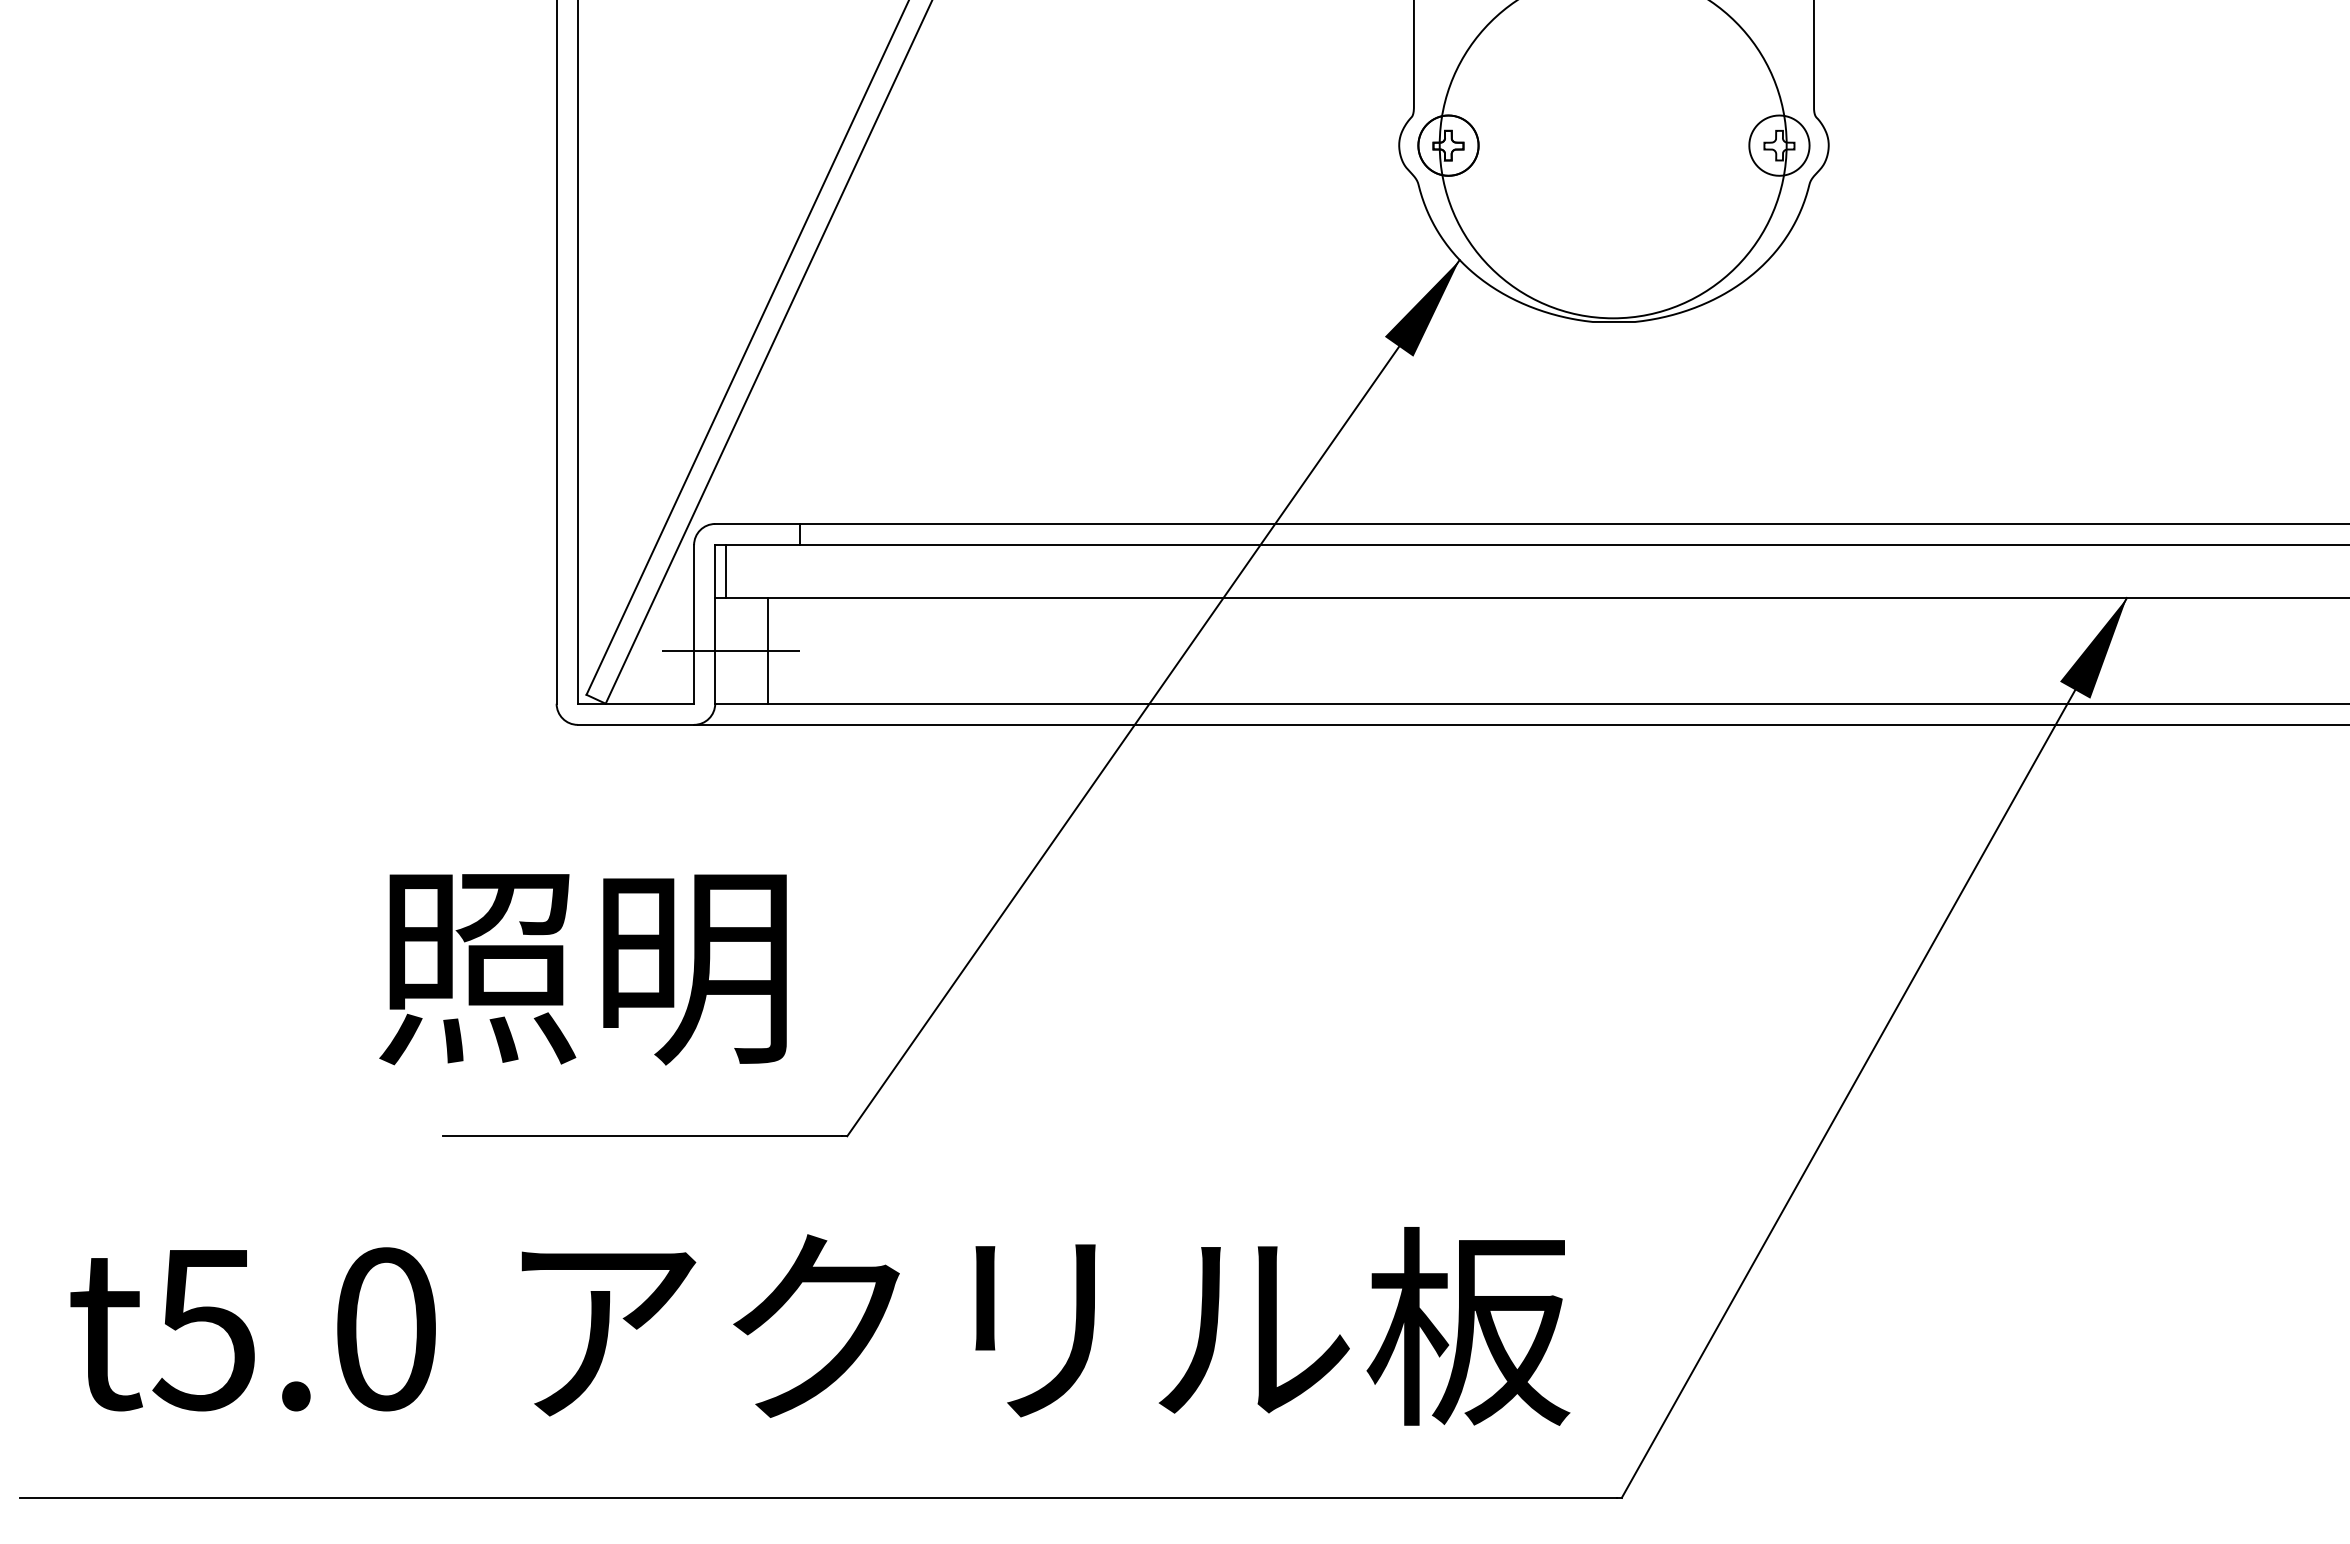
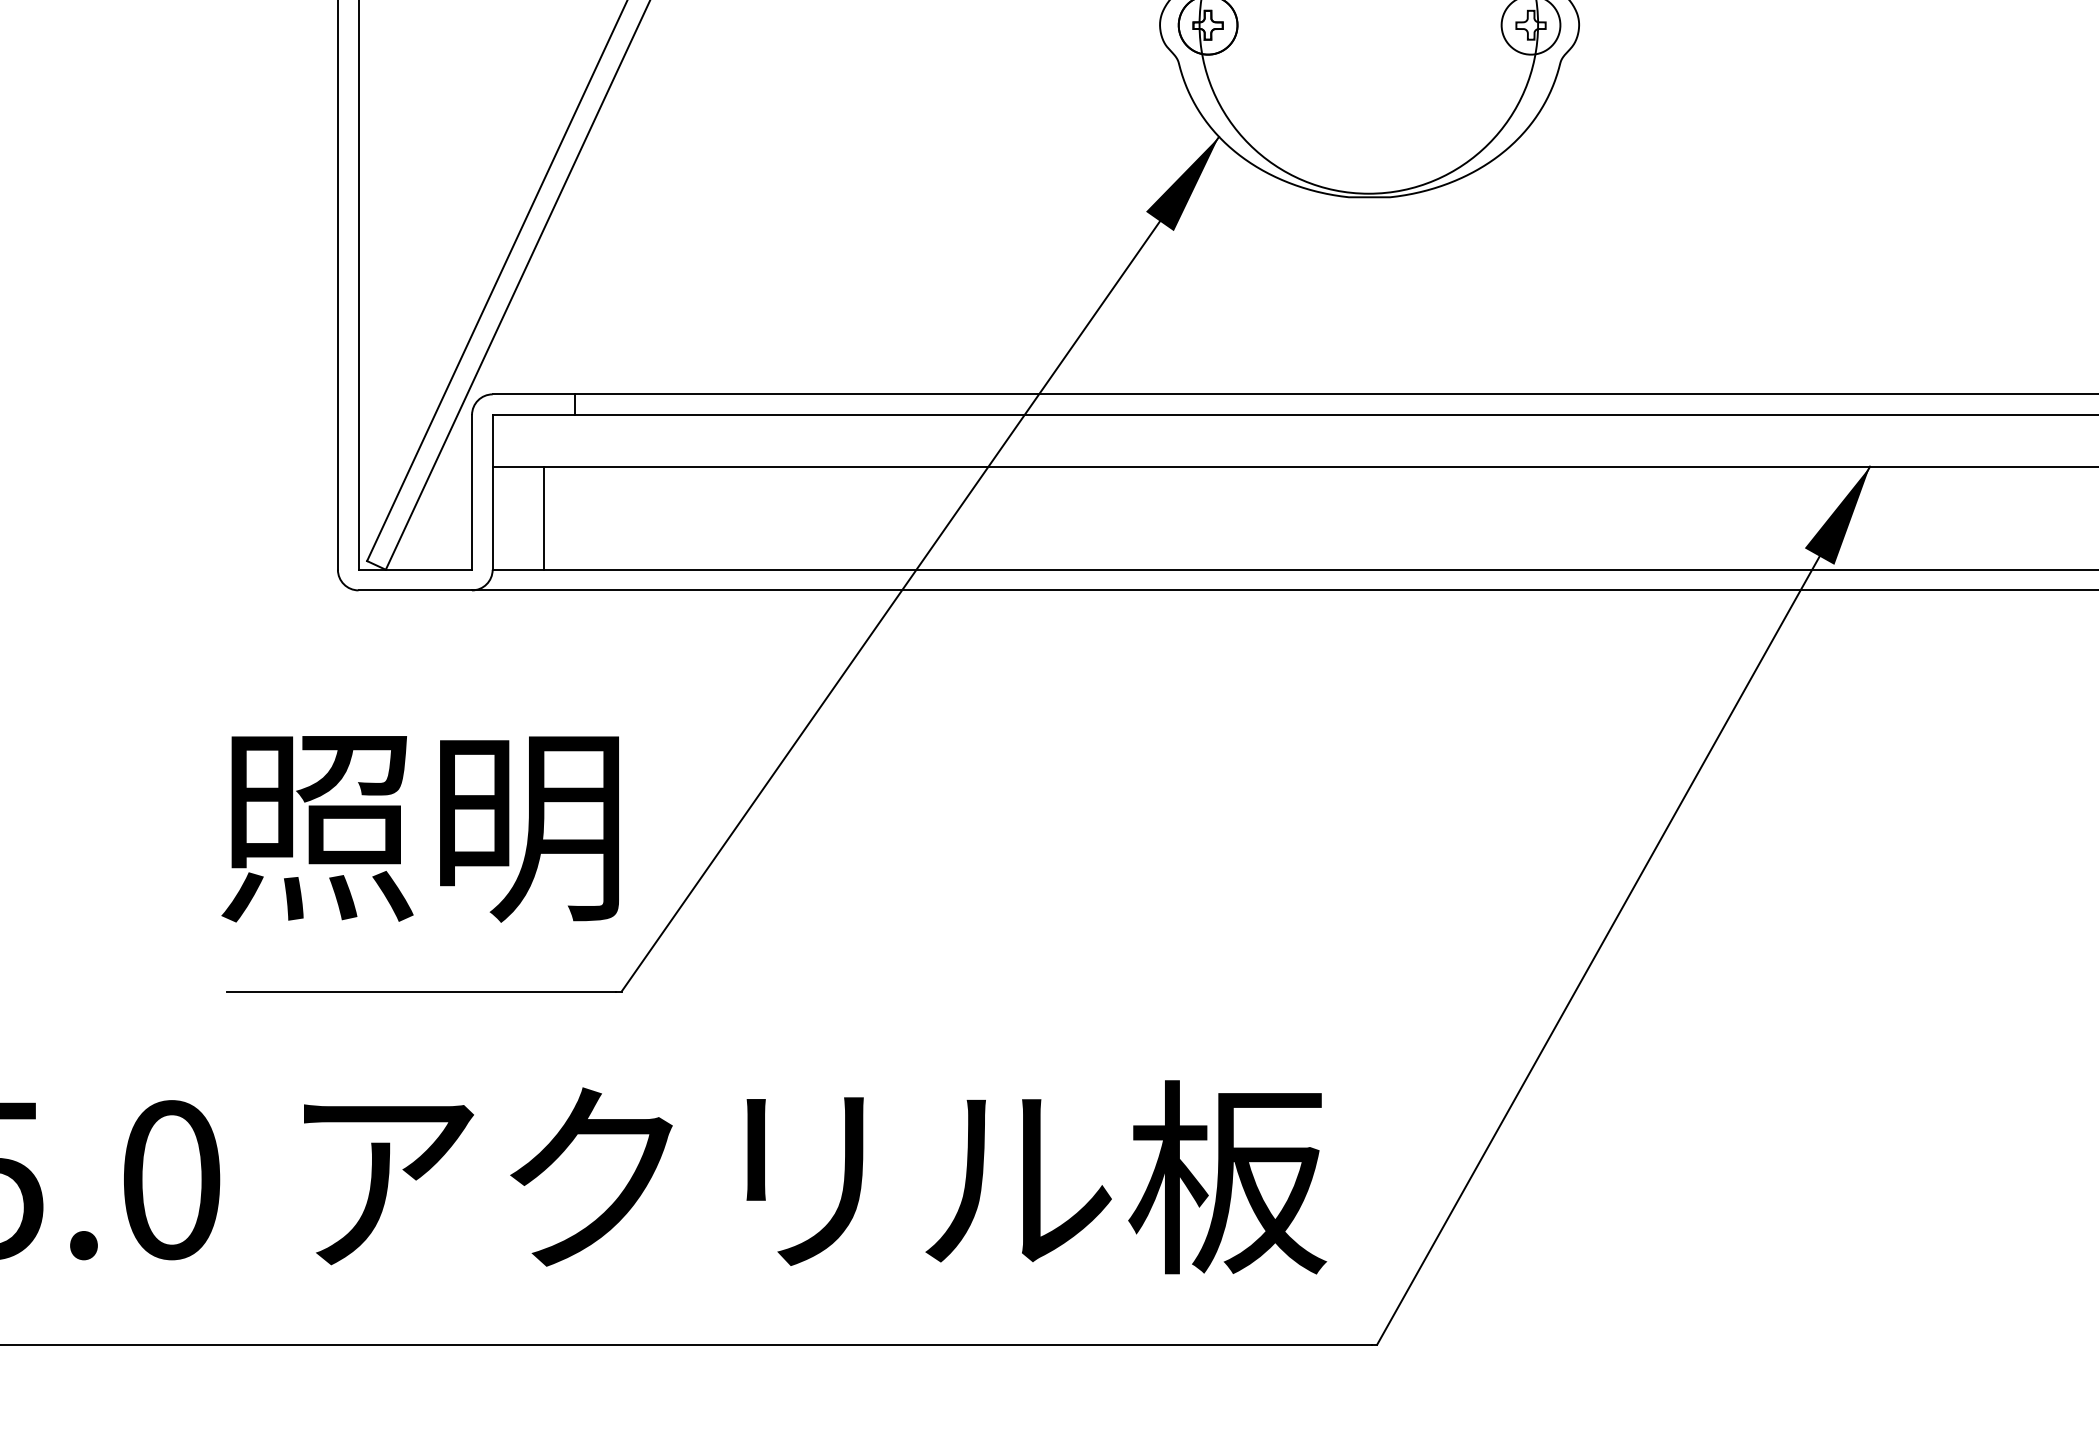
line: (725, 571) -> (502, 440), removed
line: (730, 650) -> (507, 517), removed
text: (582, 969) -> (419, 829), moved

